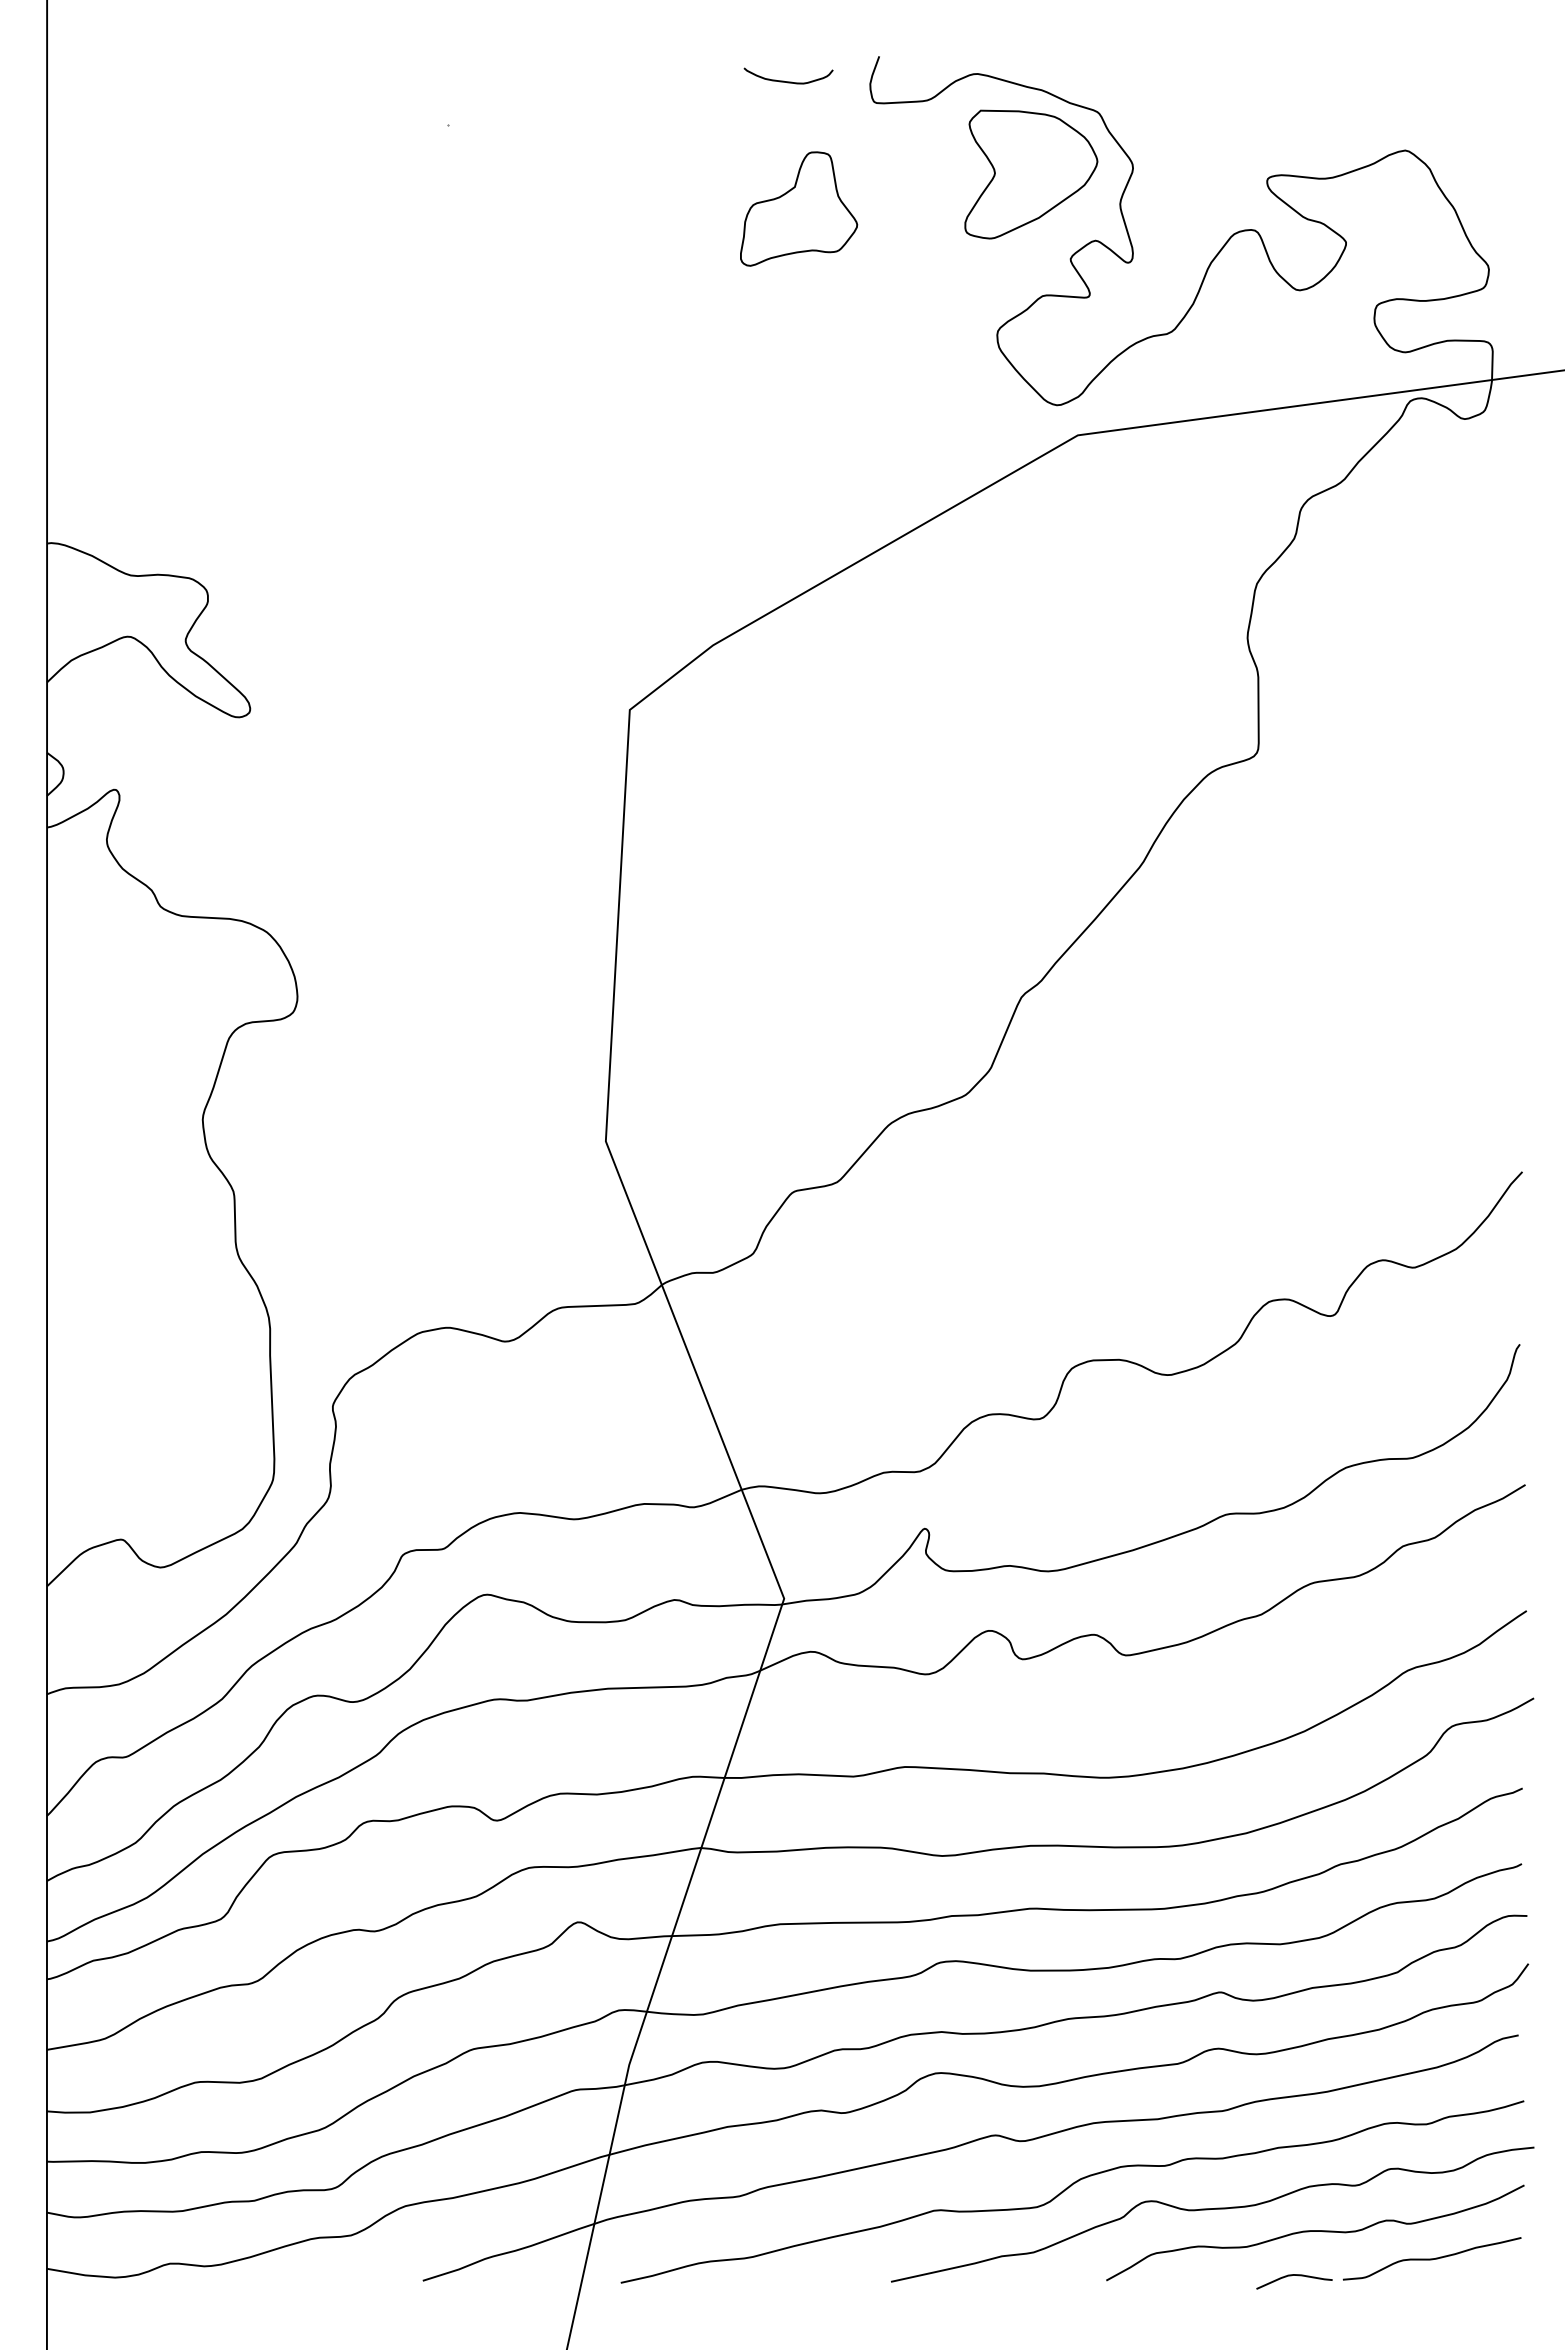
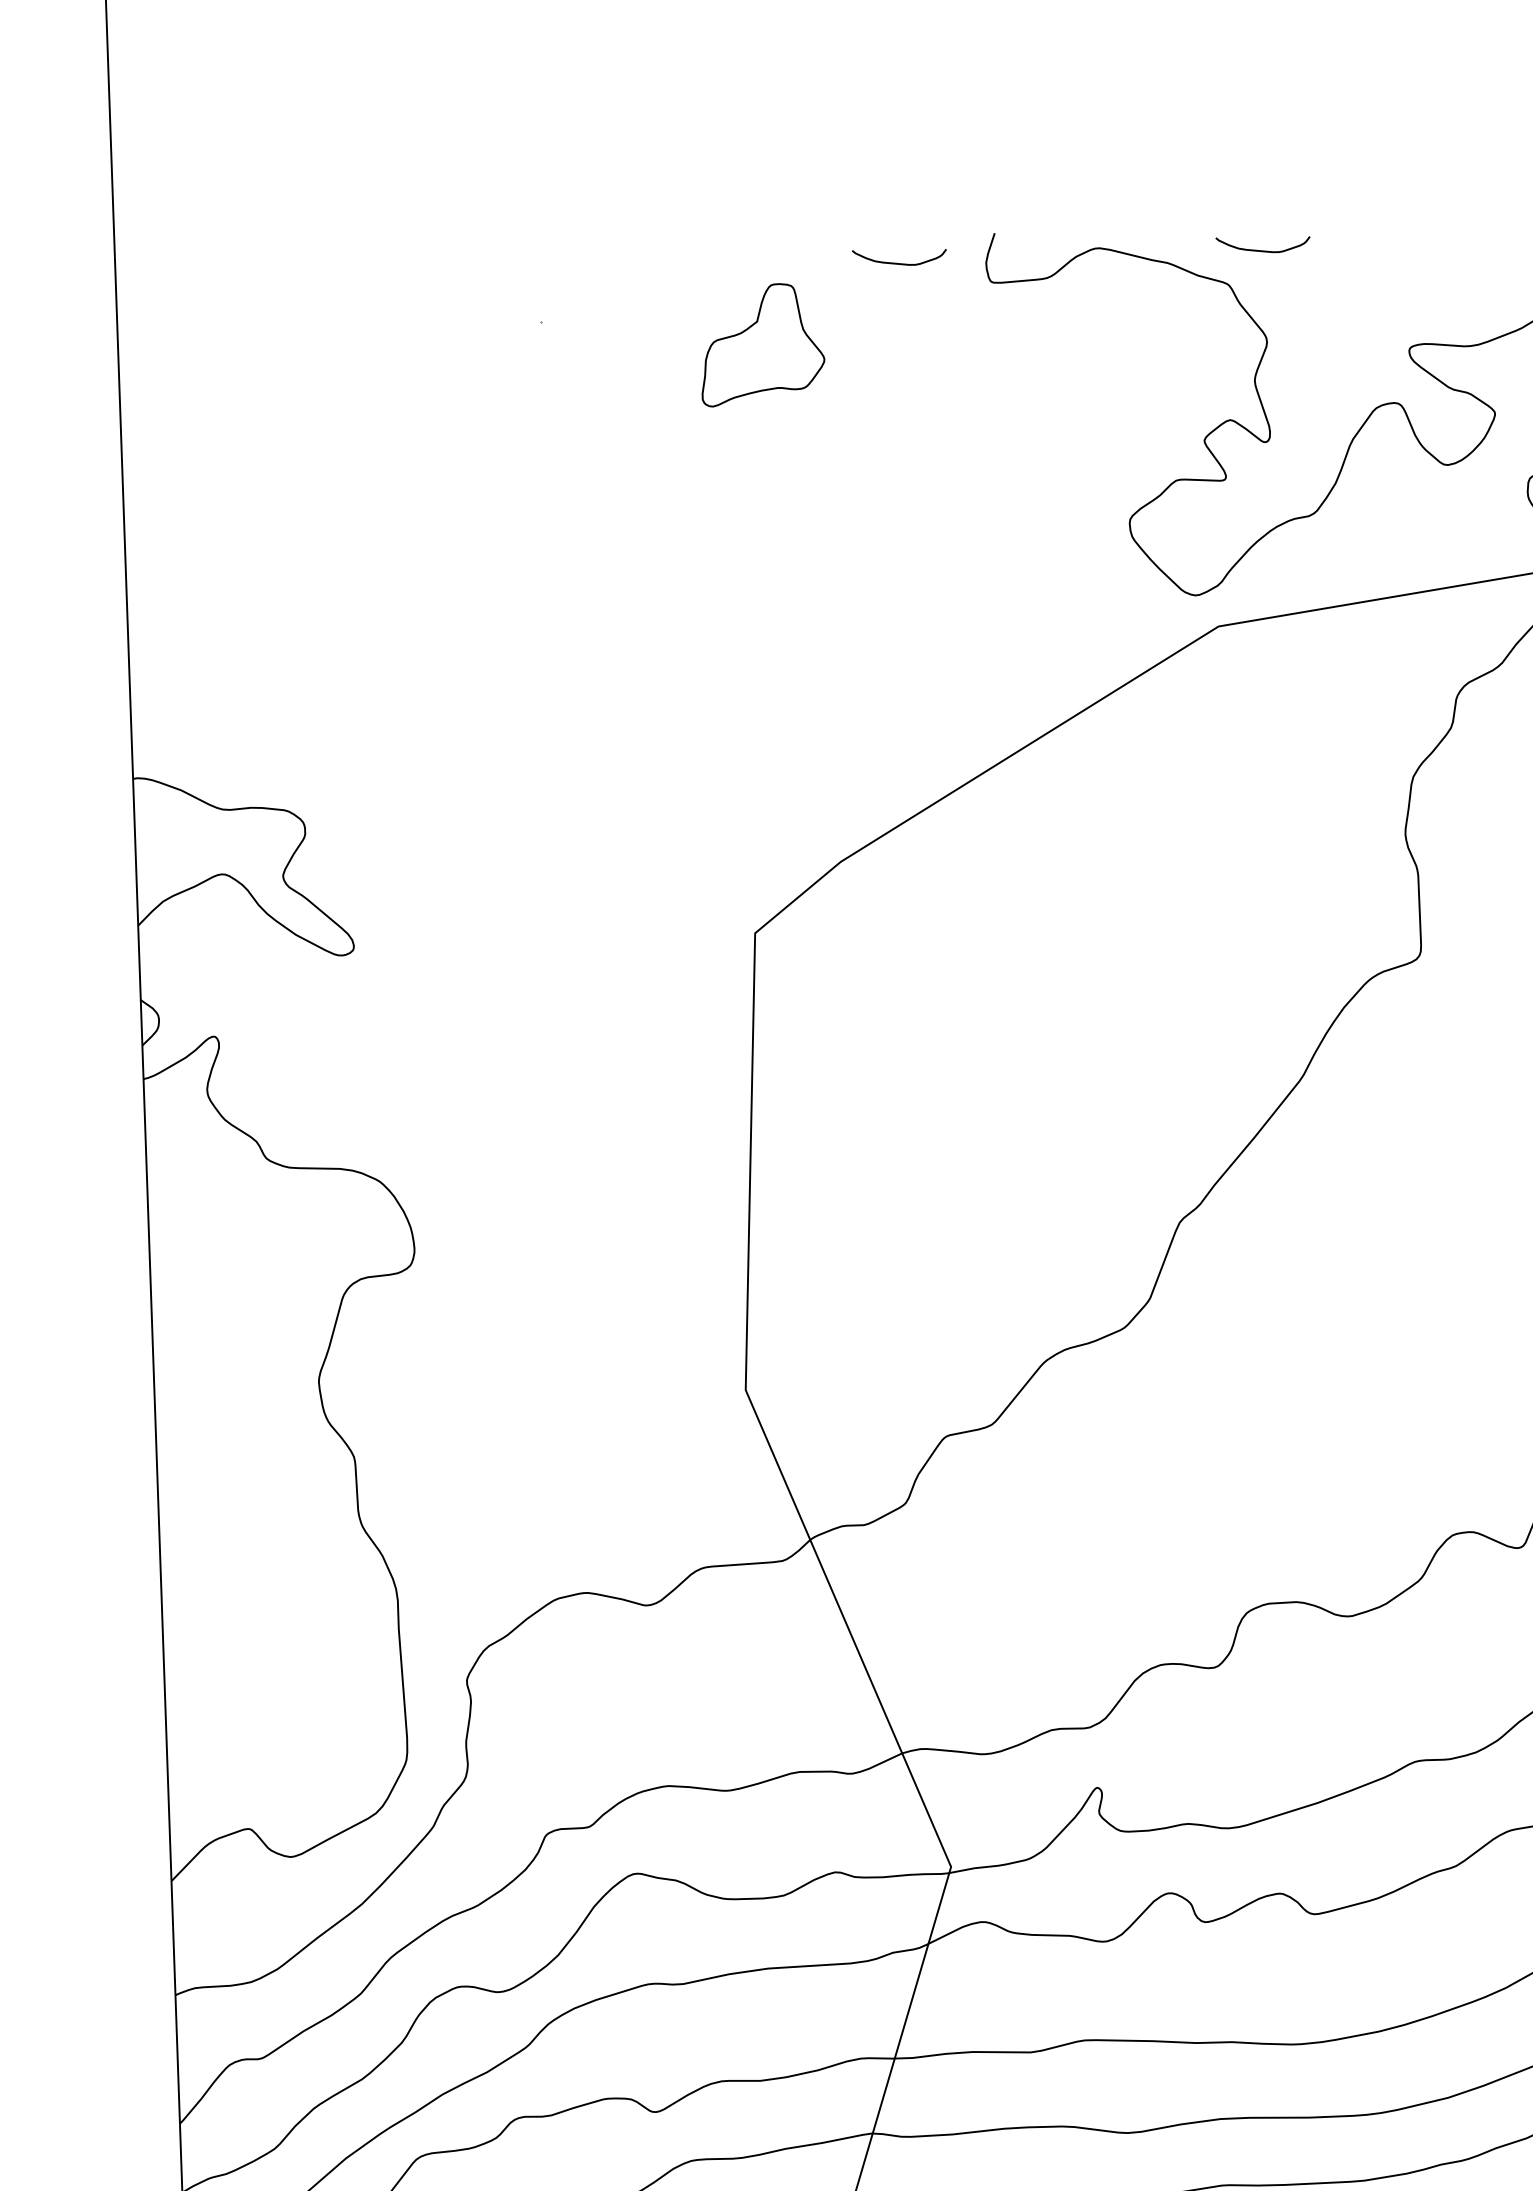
curve: (1132, 81) -> (1263, 250), added
part: (1031, 174) -> (1159, 352), removed
part: (799, 208) -> (762, 344), moved

